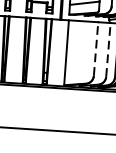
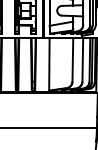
line: (95, 48) -> (72, 59), dashed -> solid
line: (108, 49) -> (82, 59), dashed -> solid

